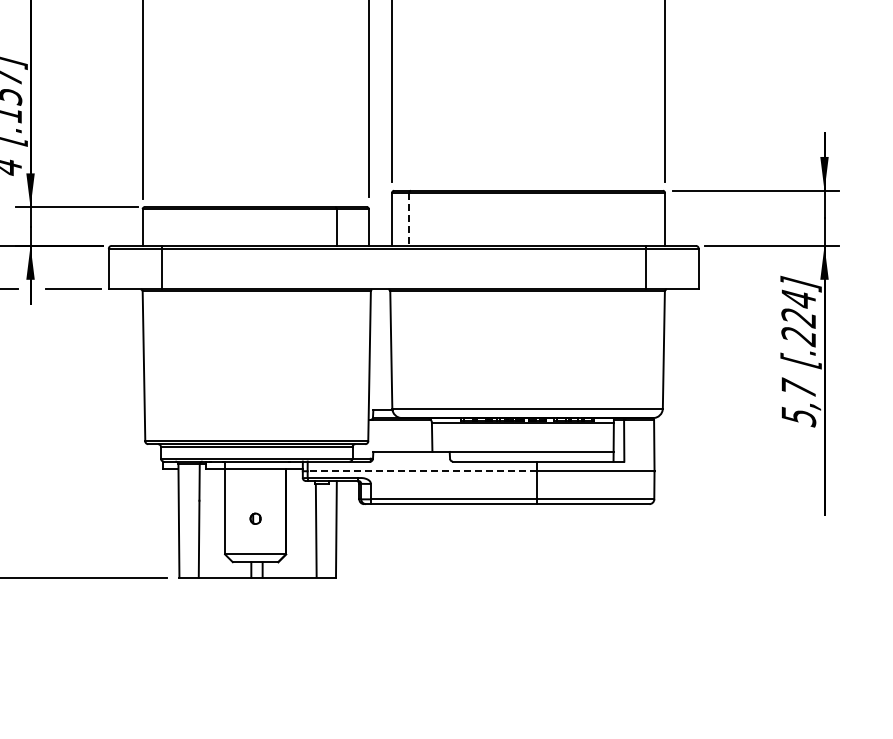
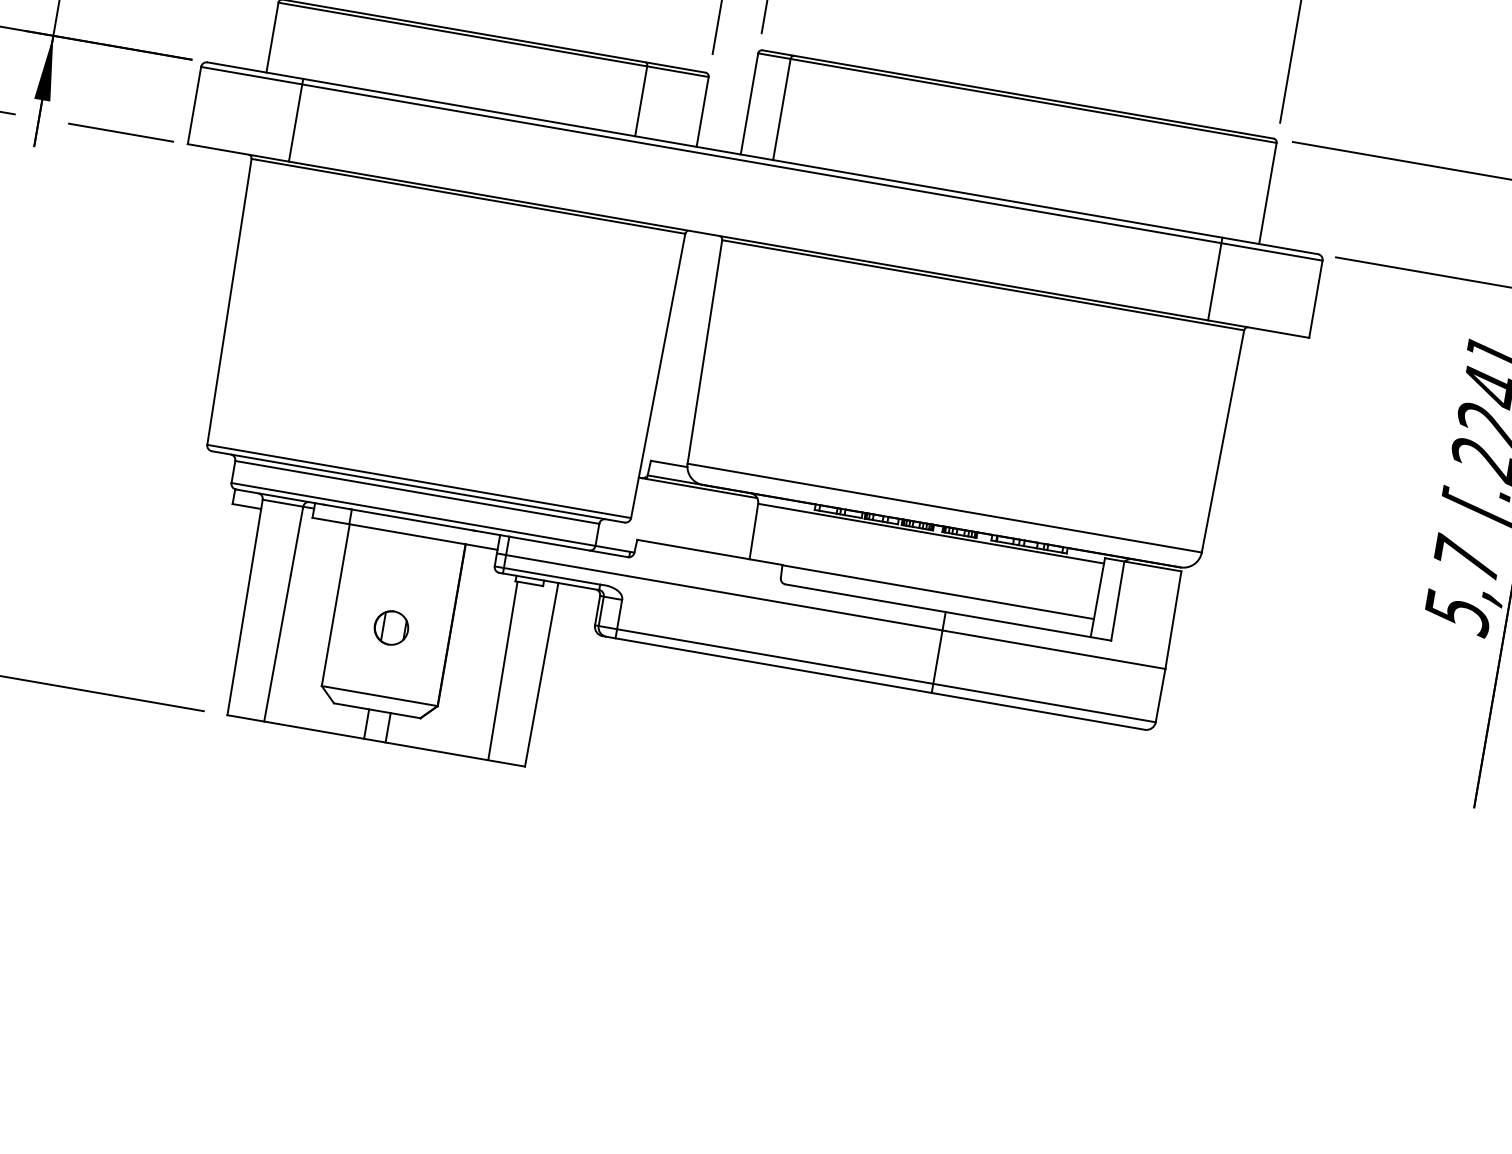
line: (409, 219) -> (782, 109), dashed -> solid
line: (422, 471) -> (724, 593), dashed -> solid
part: (255, 518) -> (391, 627), size x1.67

